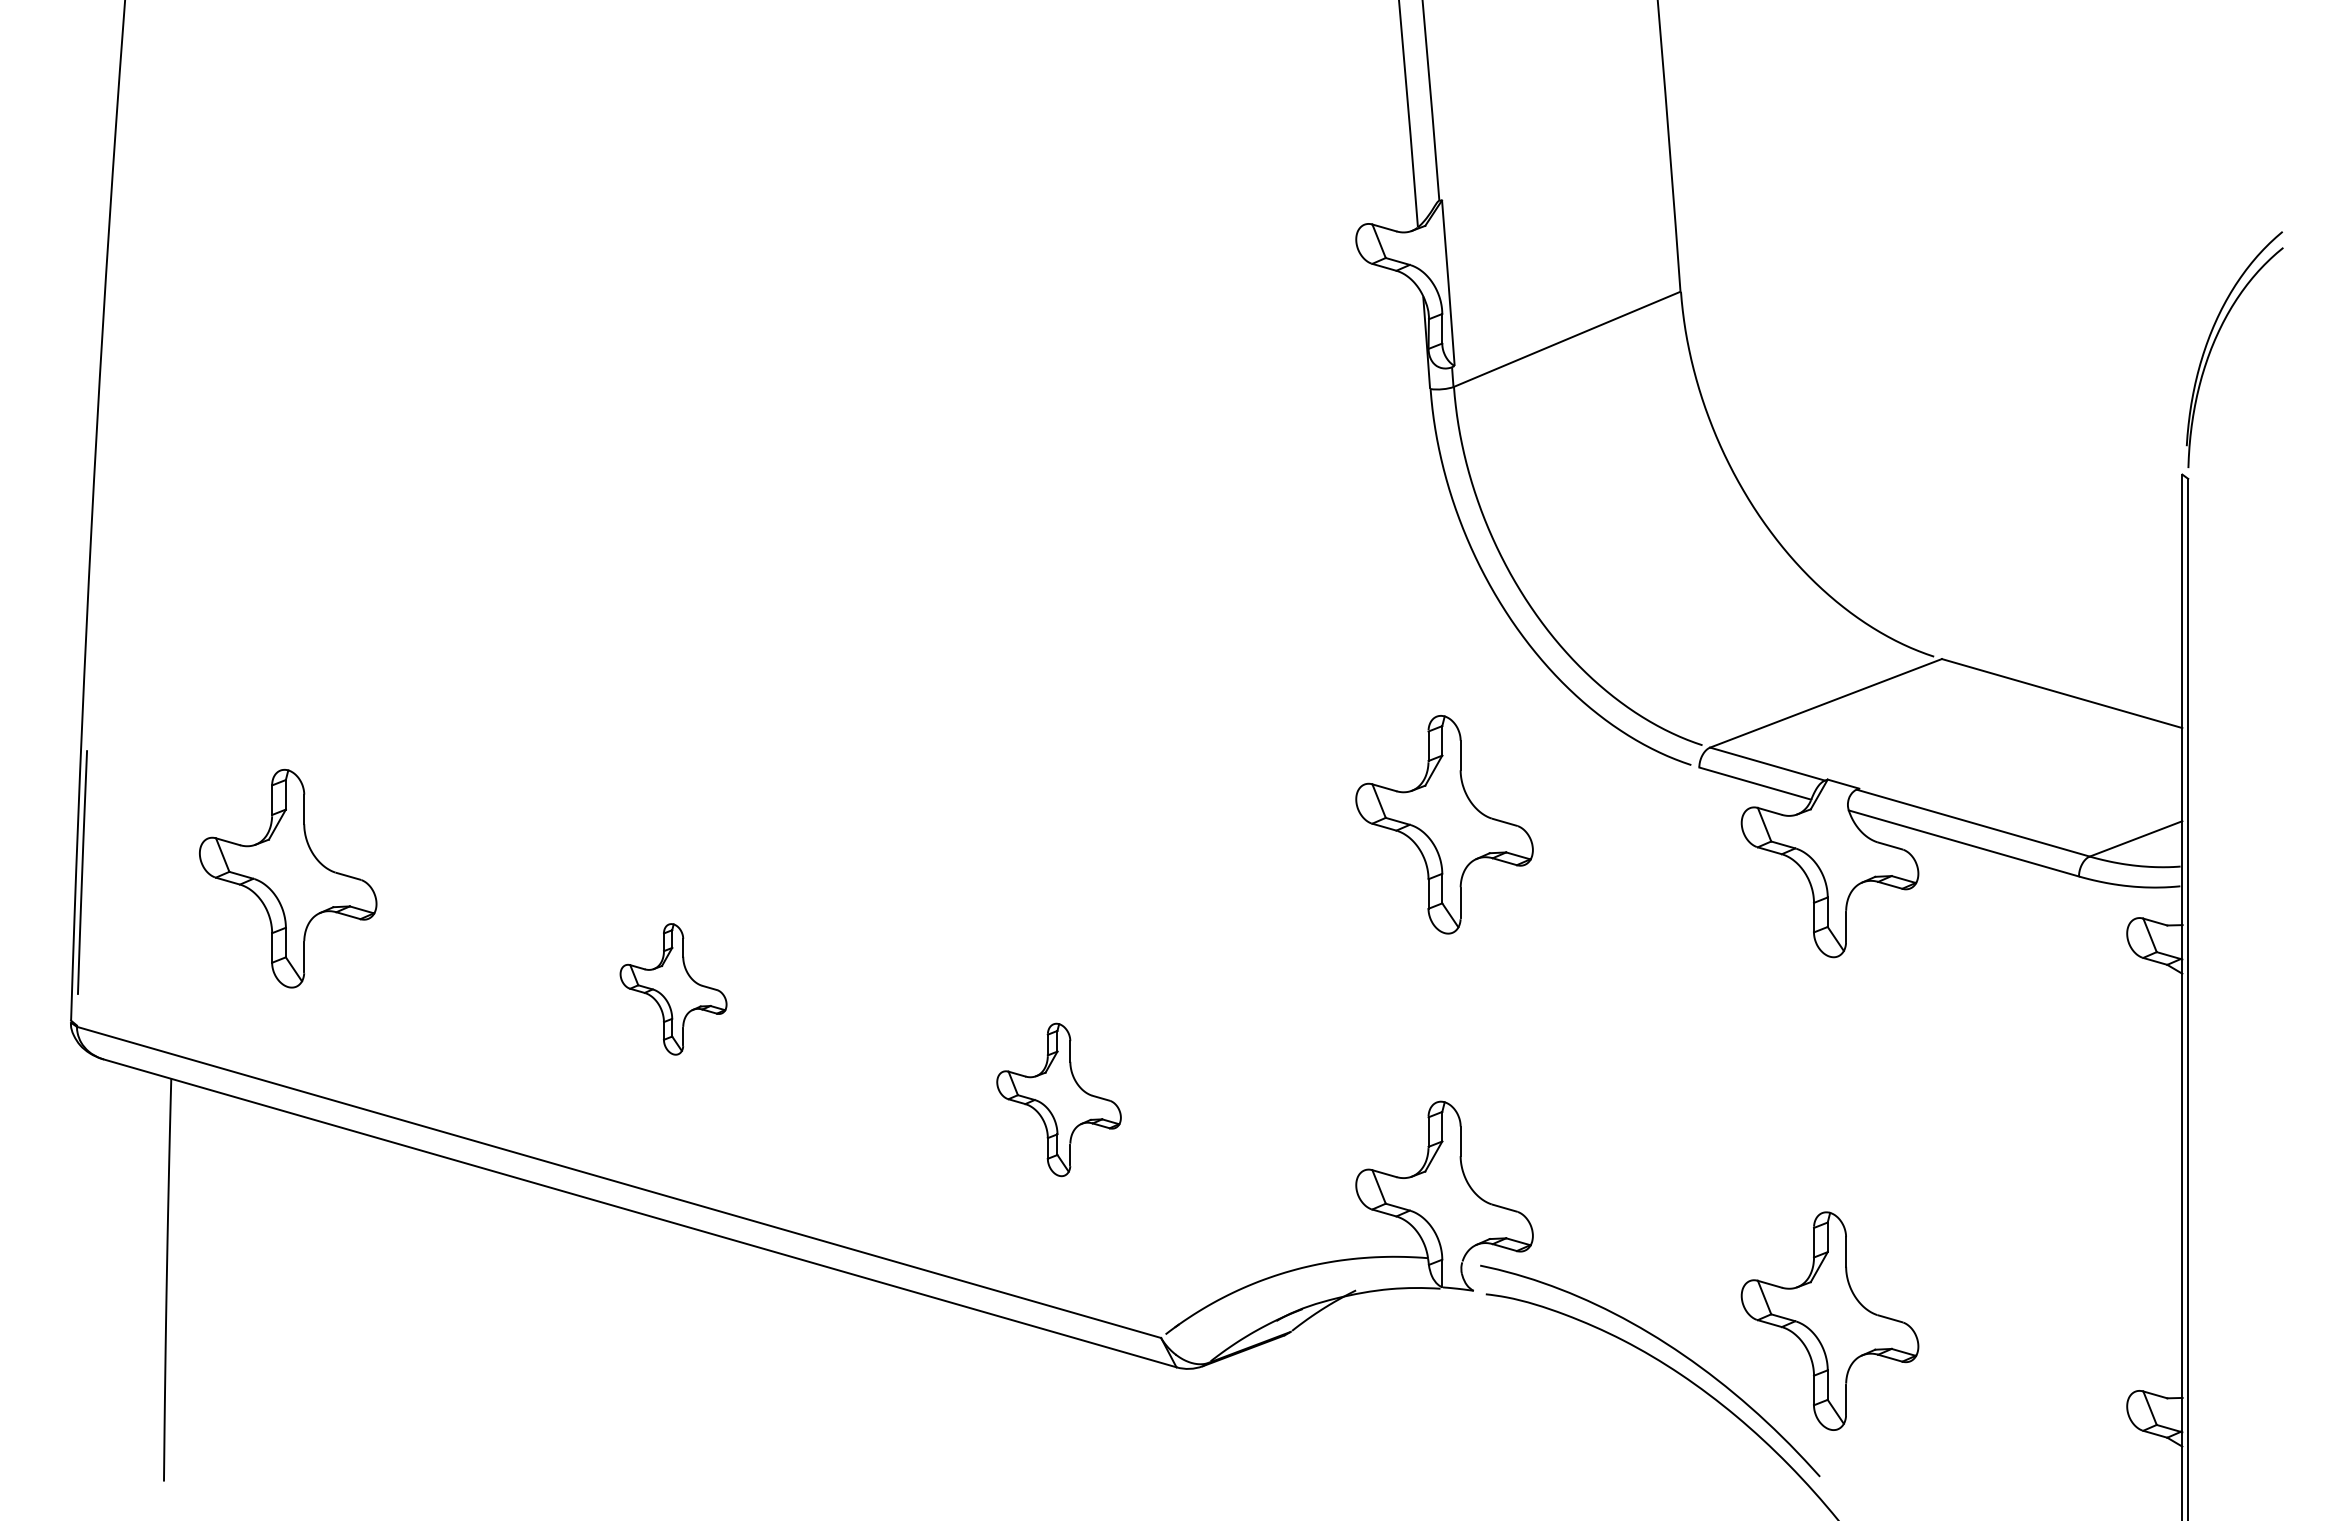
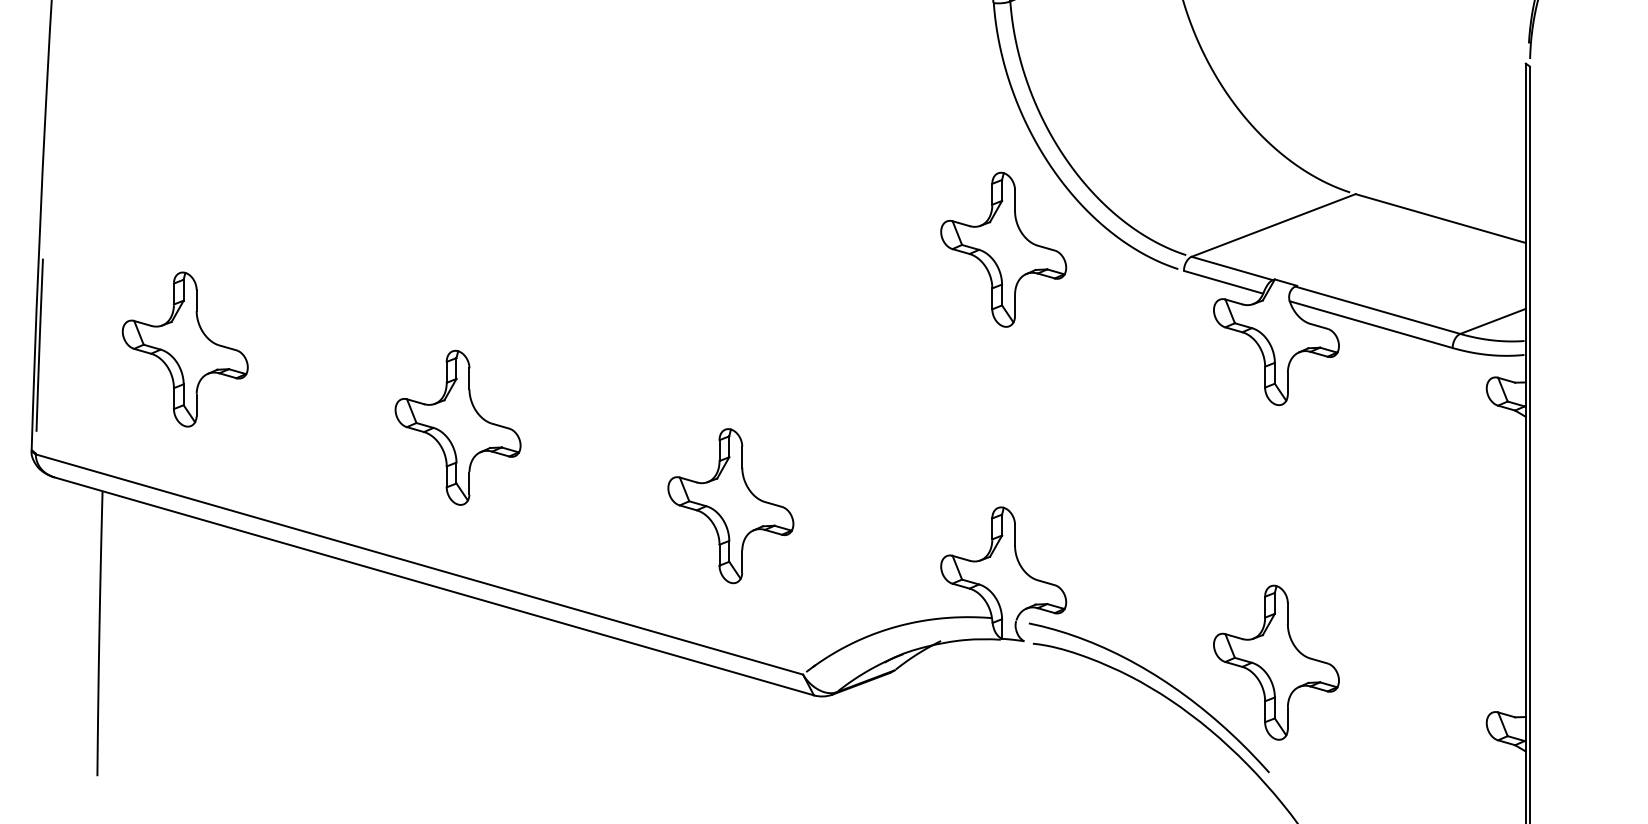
part: (1444, 824) -> (1003, 249), moved
part: (673, 989) -> (457, 427), size x1.67
part: (1058, 1099) -> (730, 505), size x1.43

